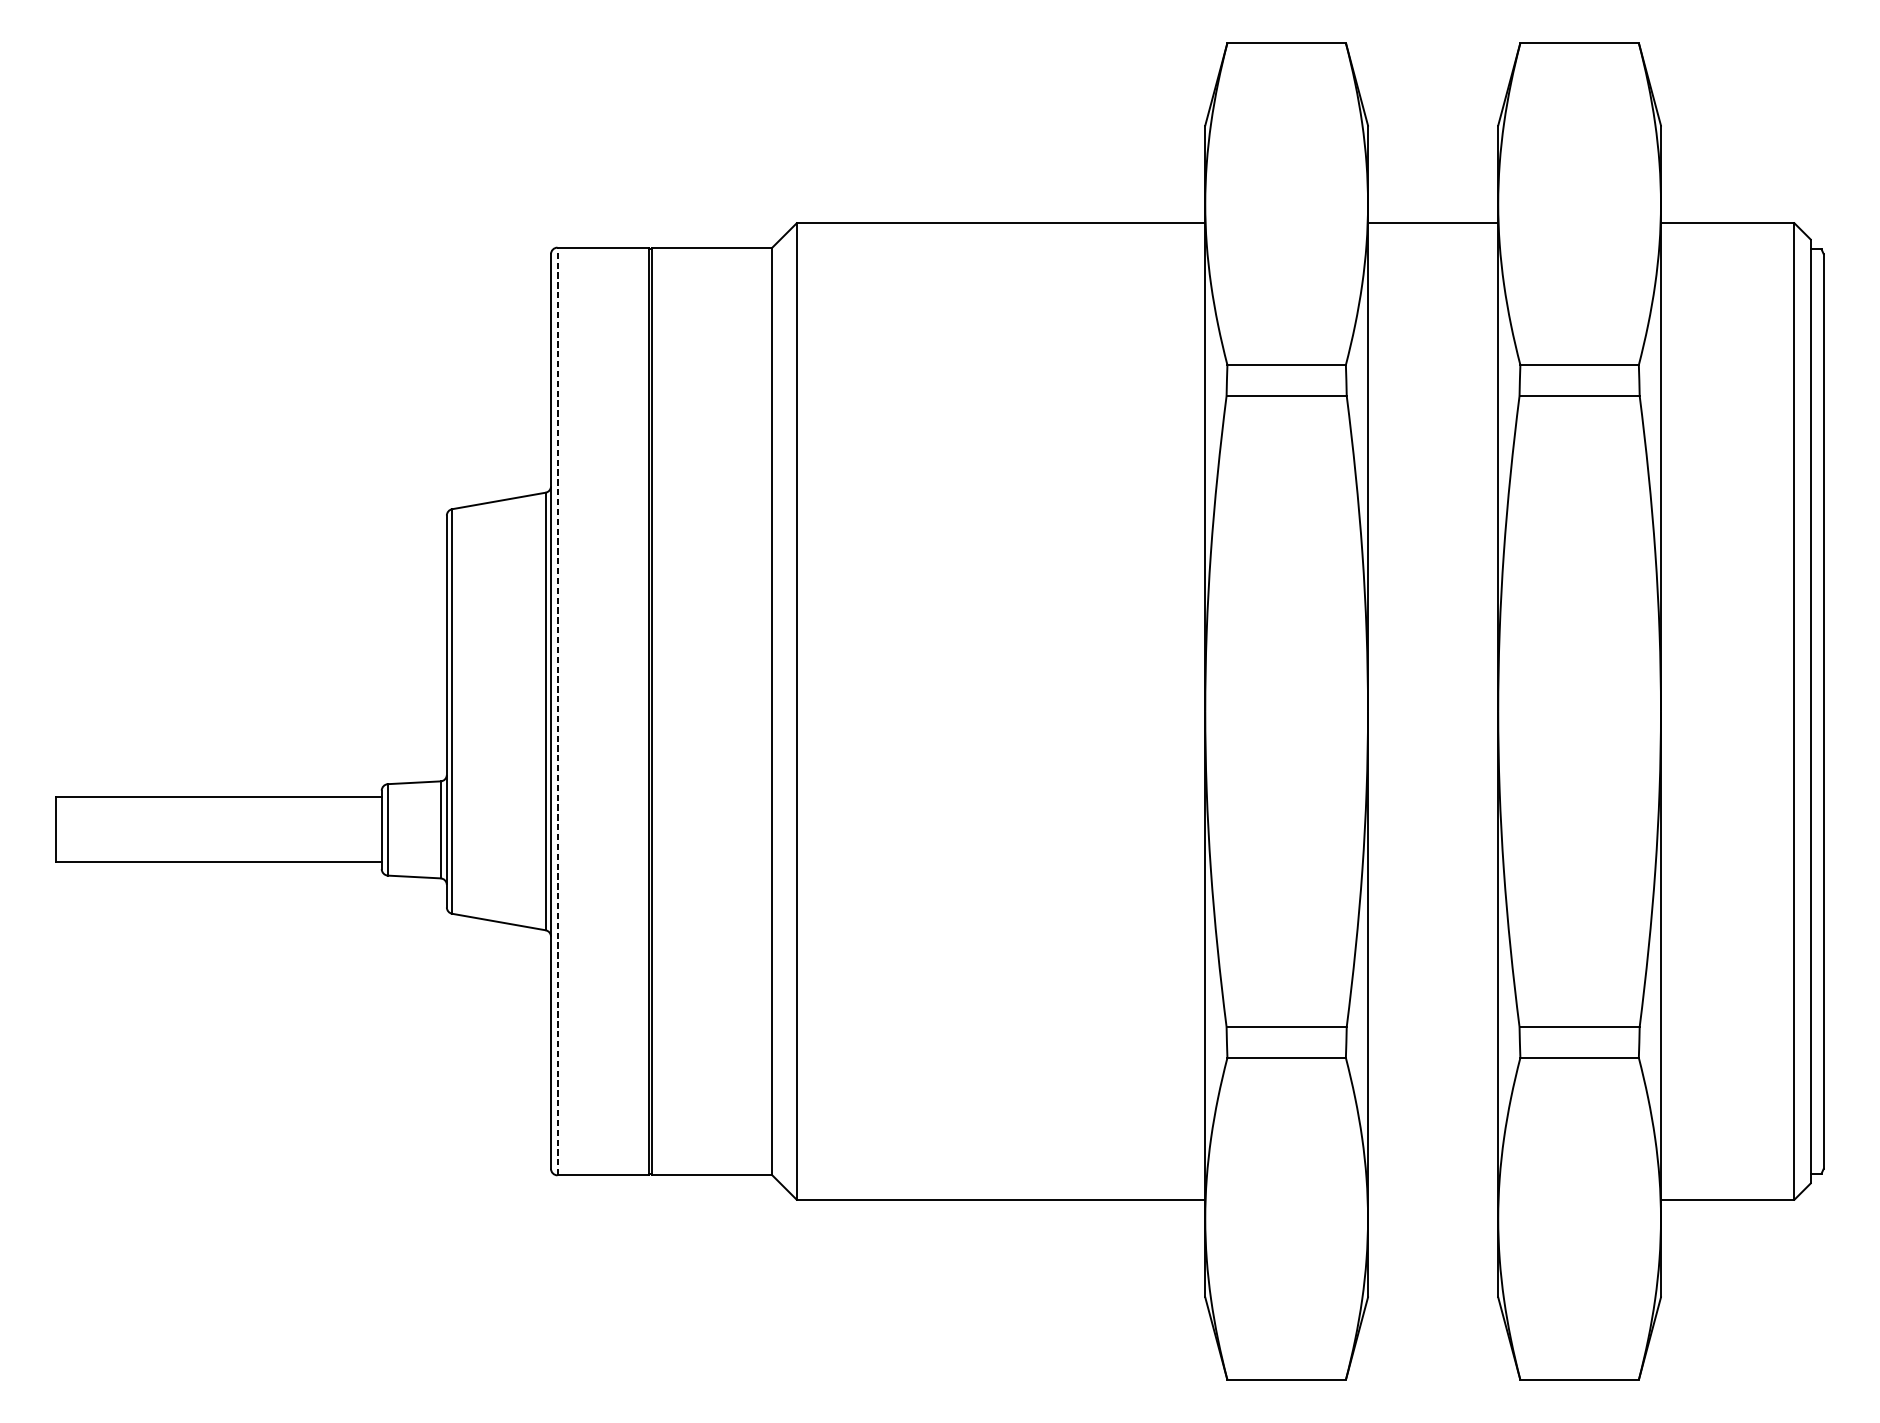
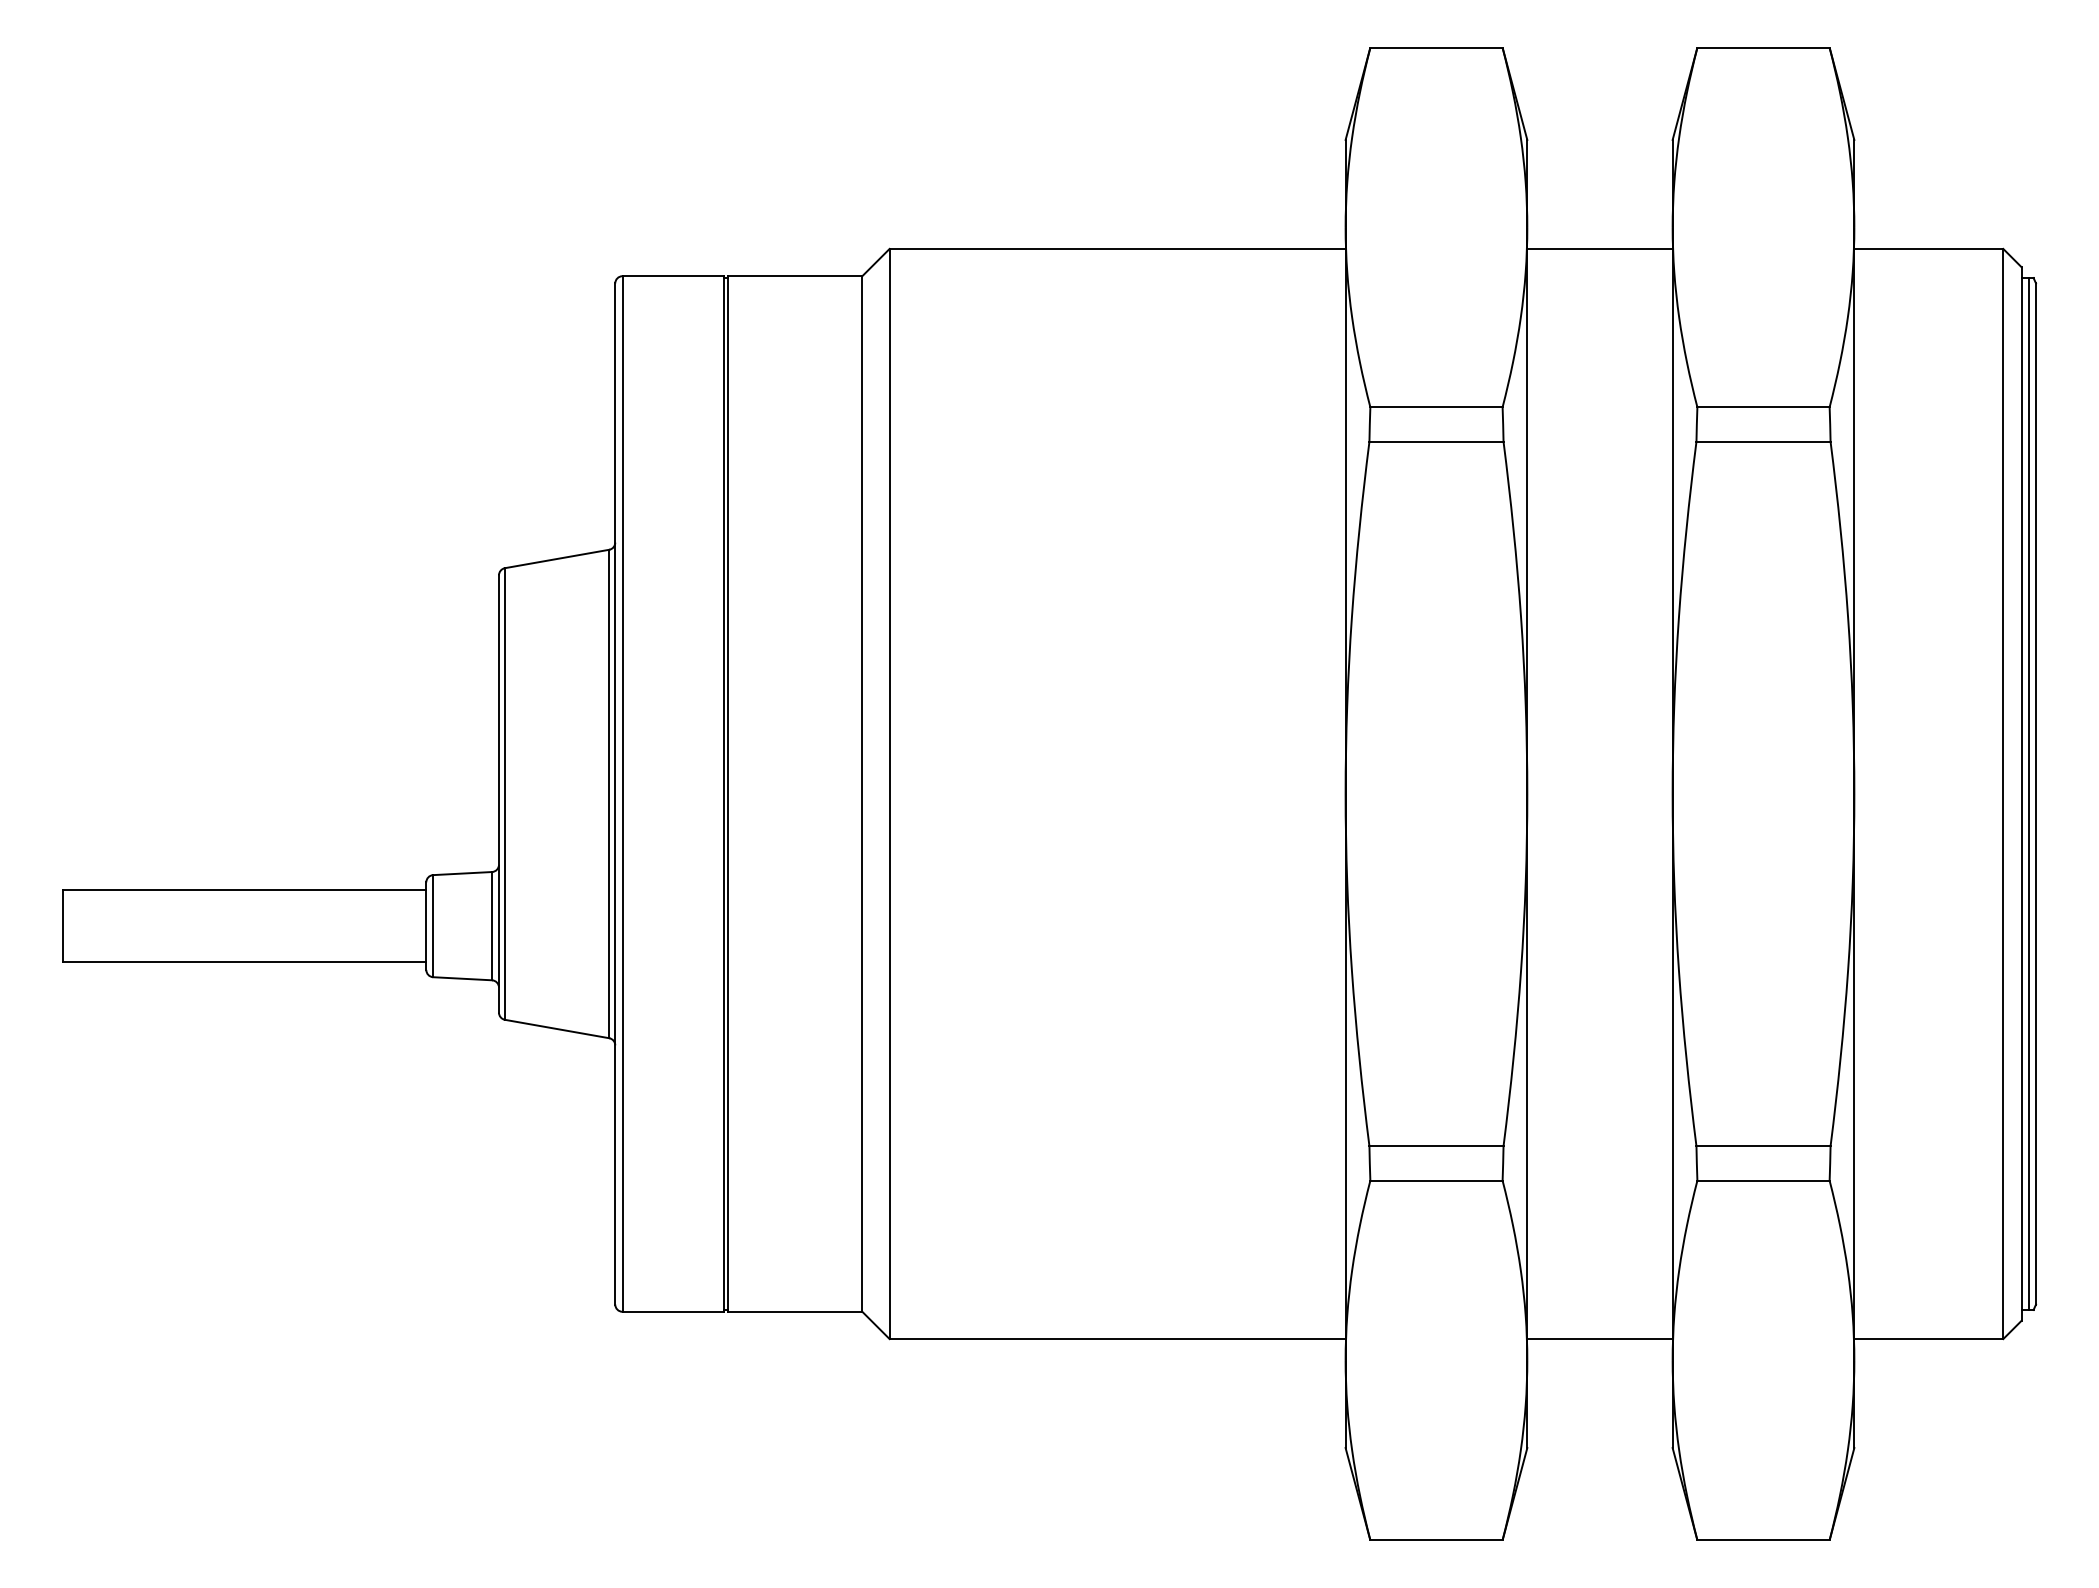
line: (557, 711) -> (622, 794), dashed -> solid
line: (1816, 711) -> (2028, 793), added
line: (1432, 1200) -> (1599, 1339), added

